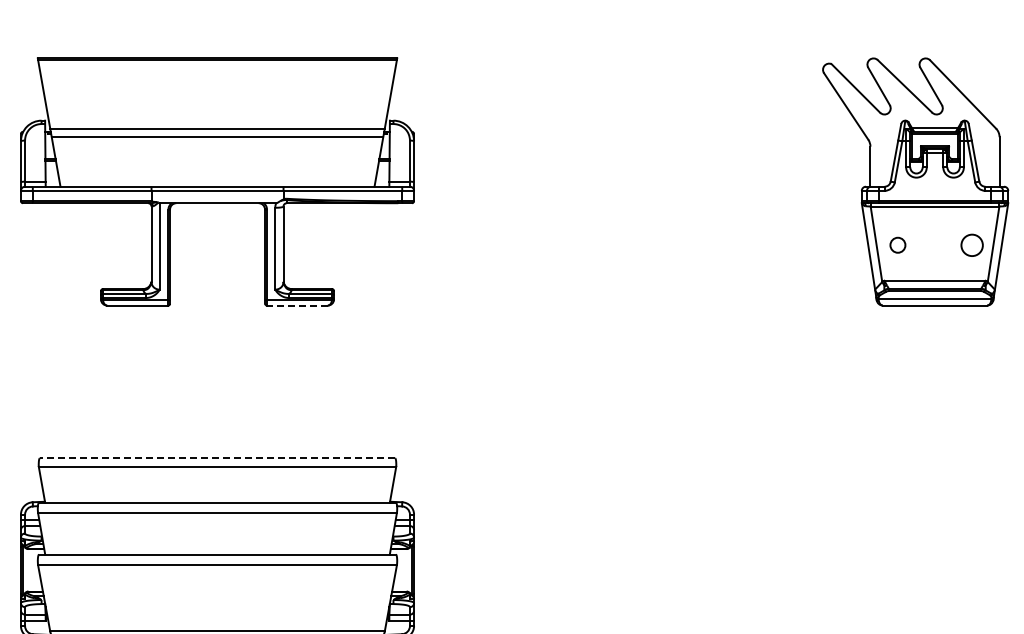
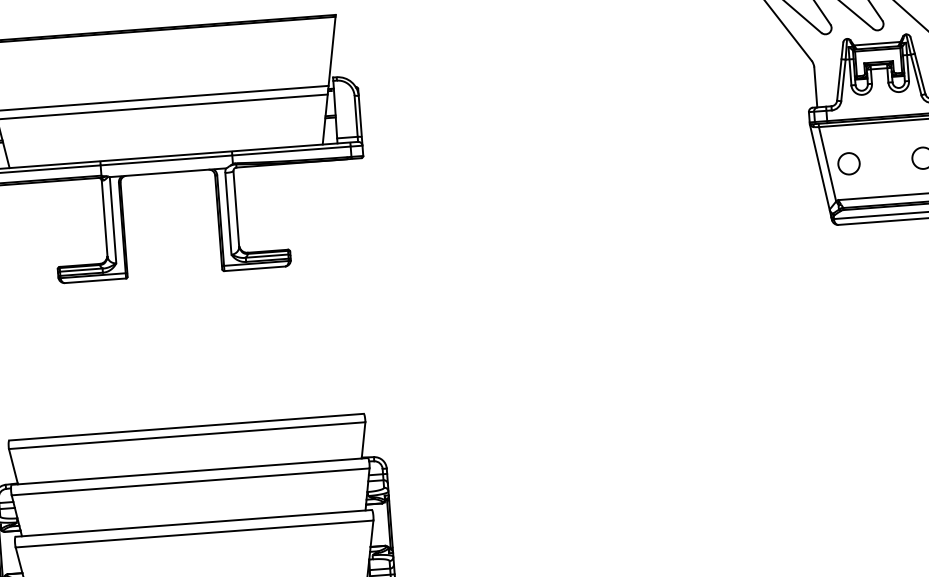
circle: (897, 244) -> (848, 162), size x1.43
line: (296, 305) -> (253, 268), dashed -> solid
line: (217, 458) -> (186, 427), dashed -> solid

